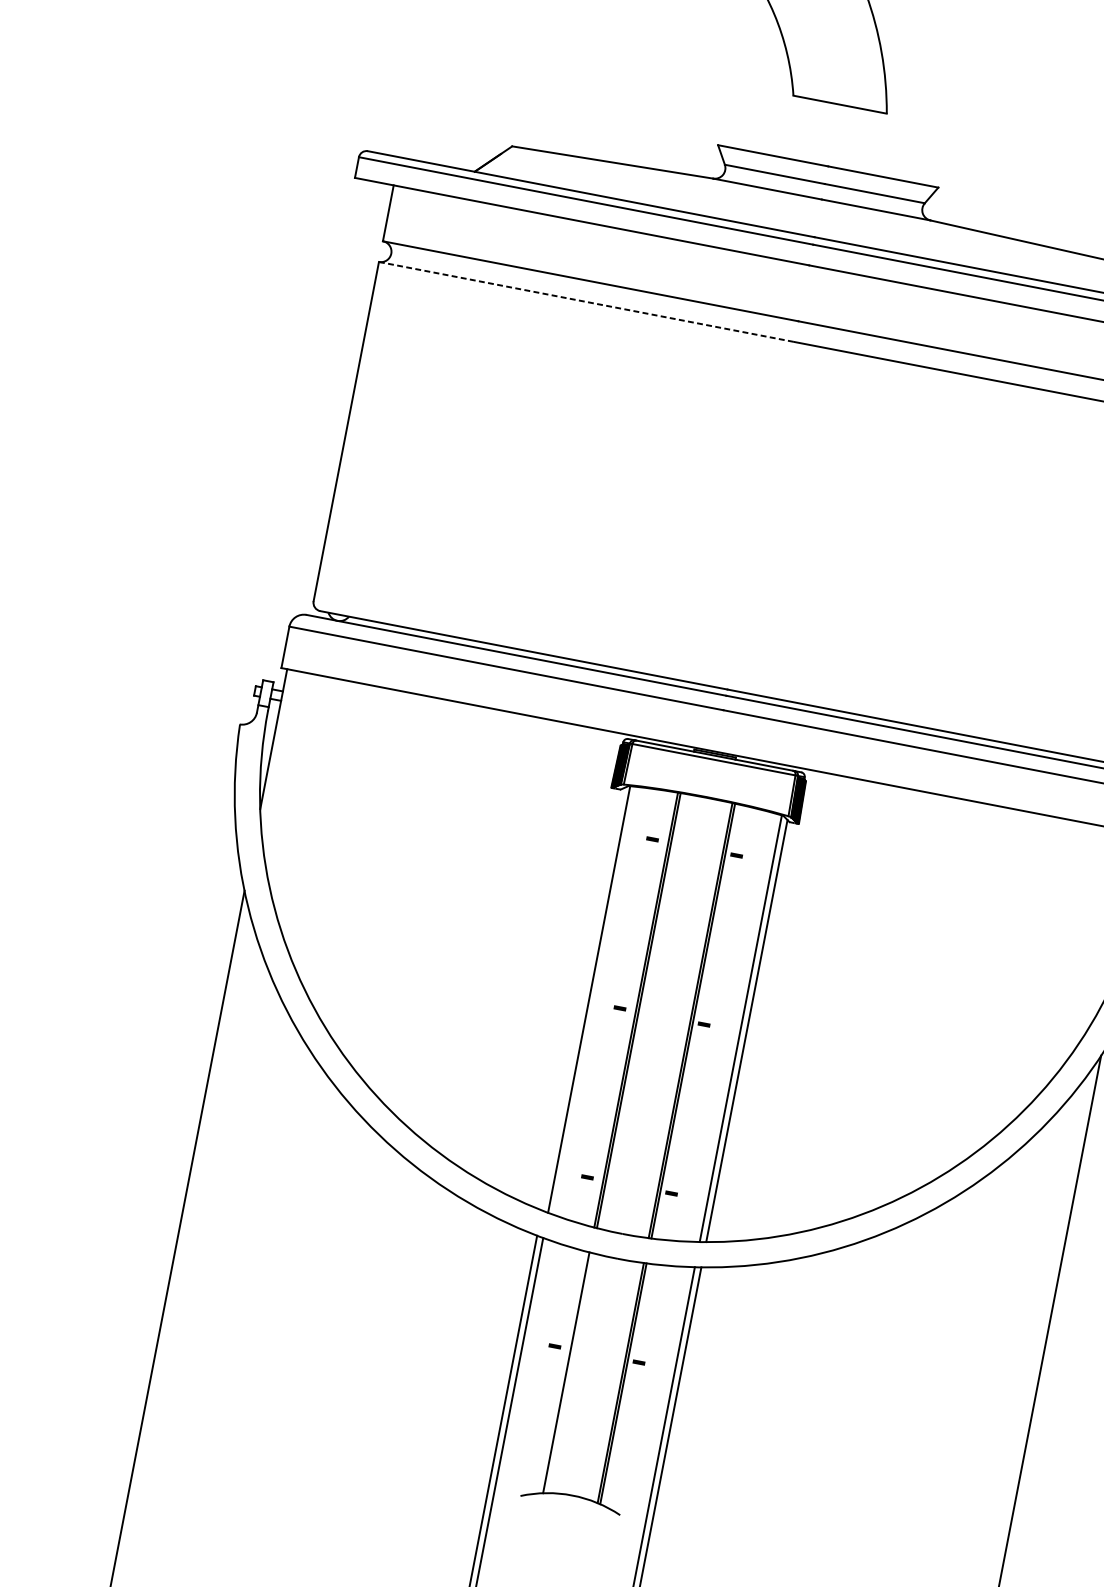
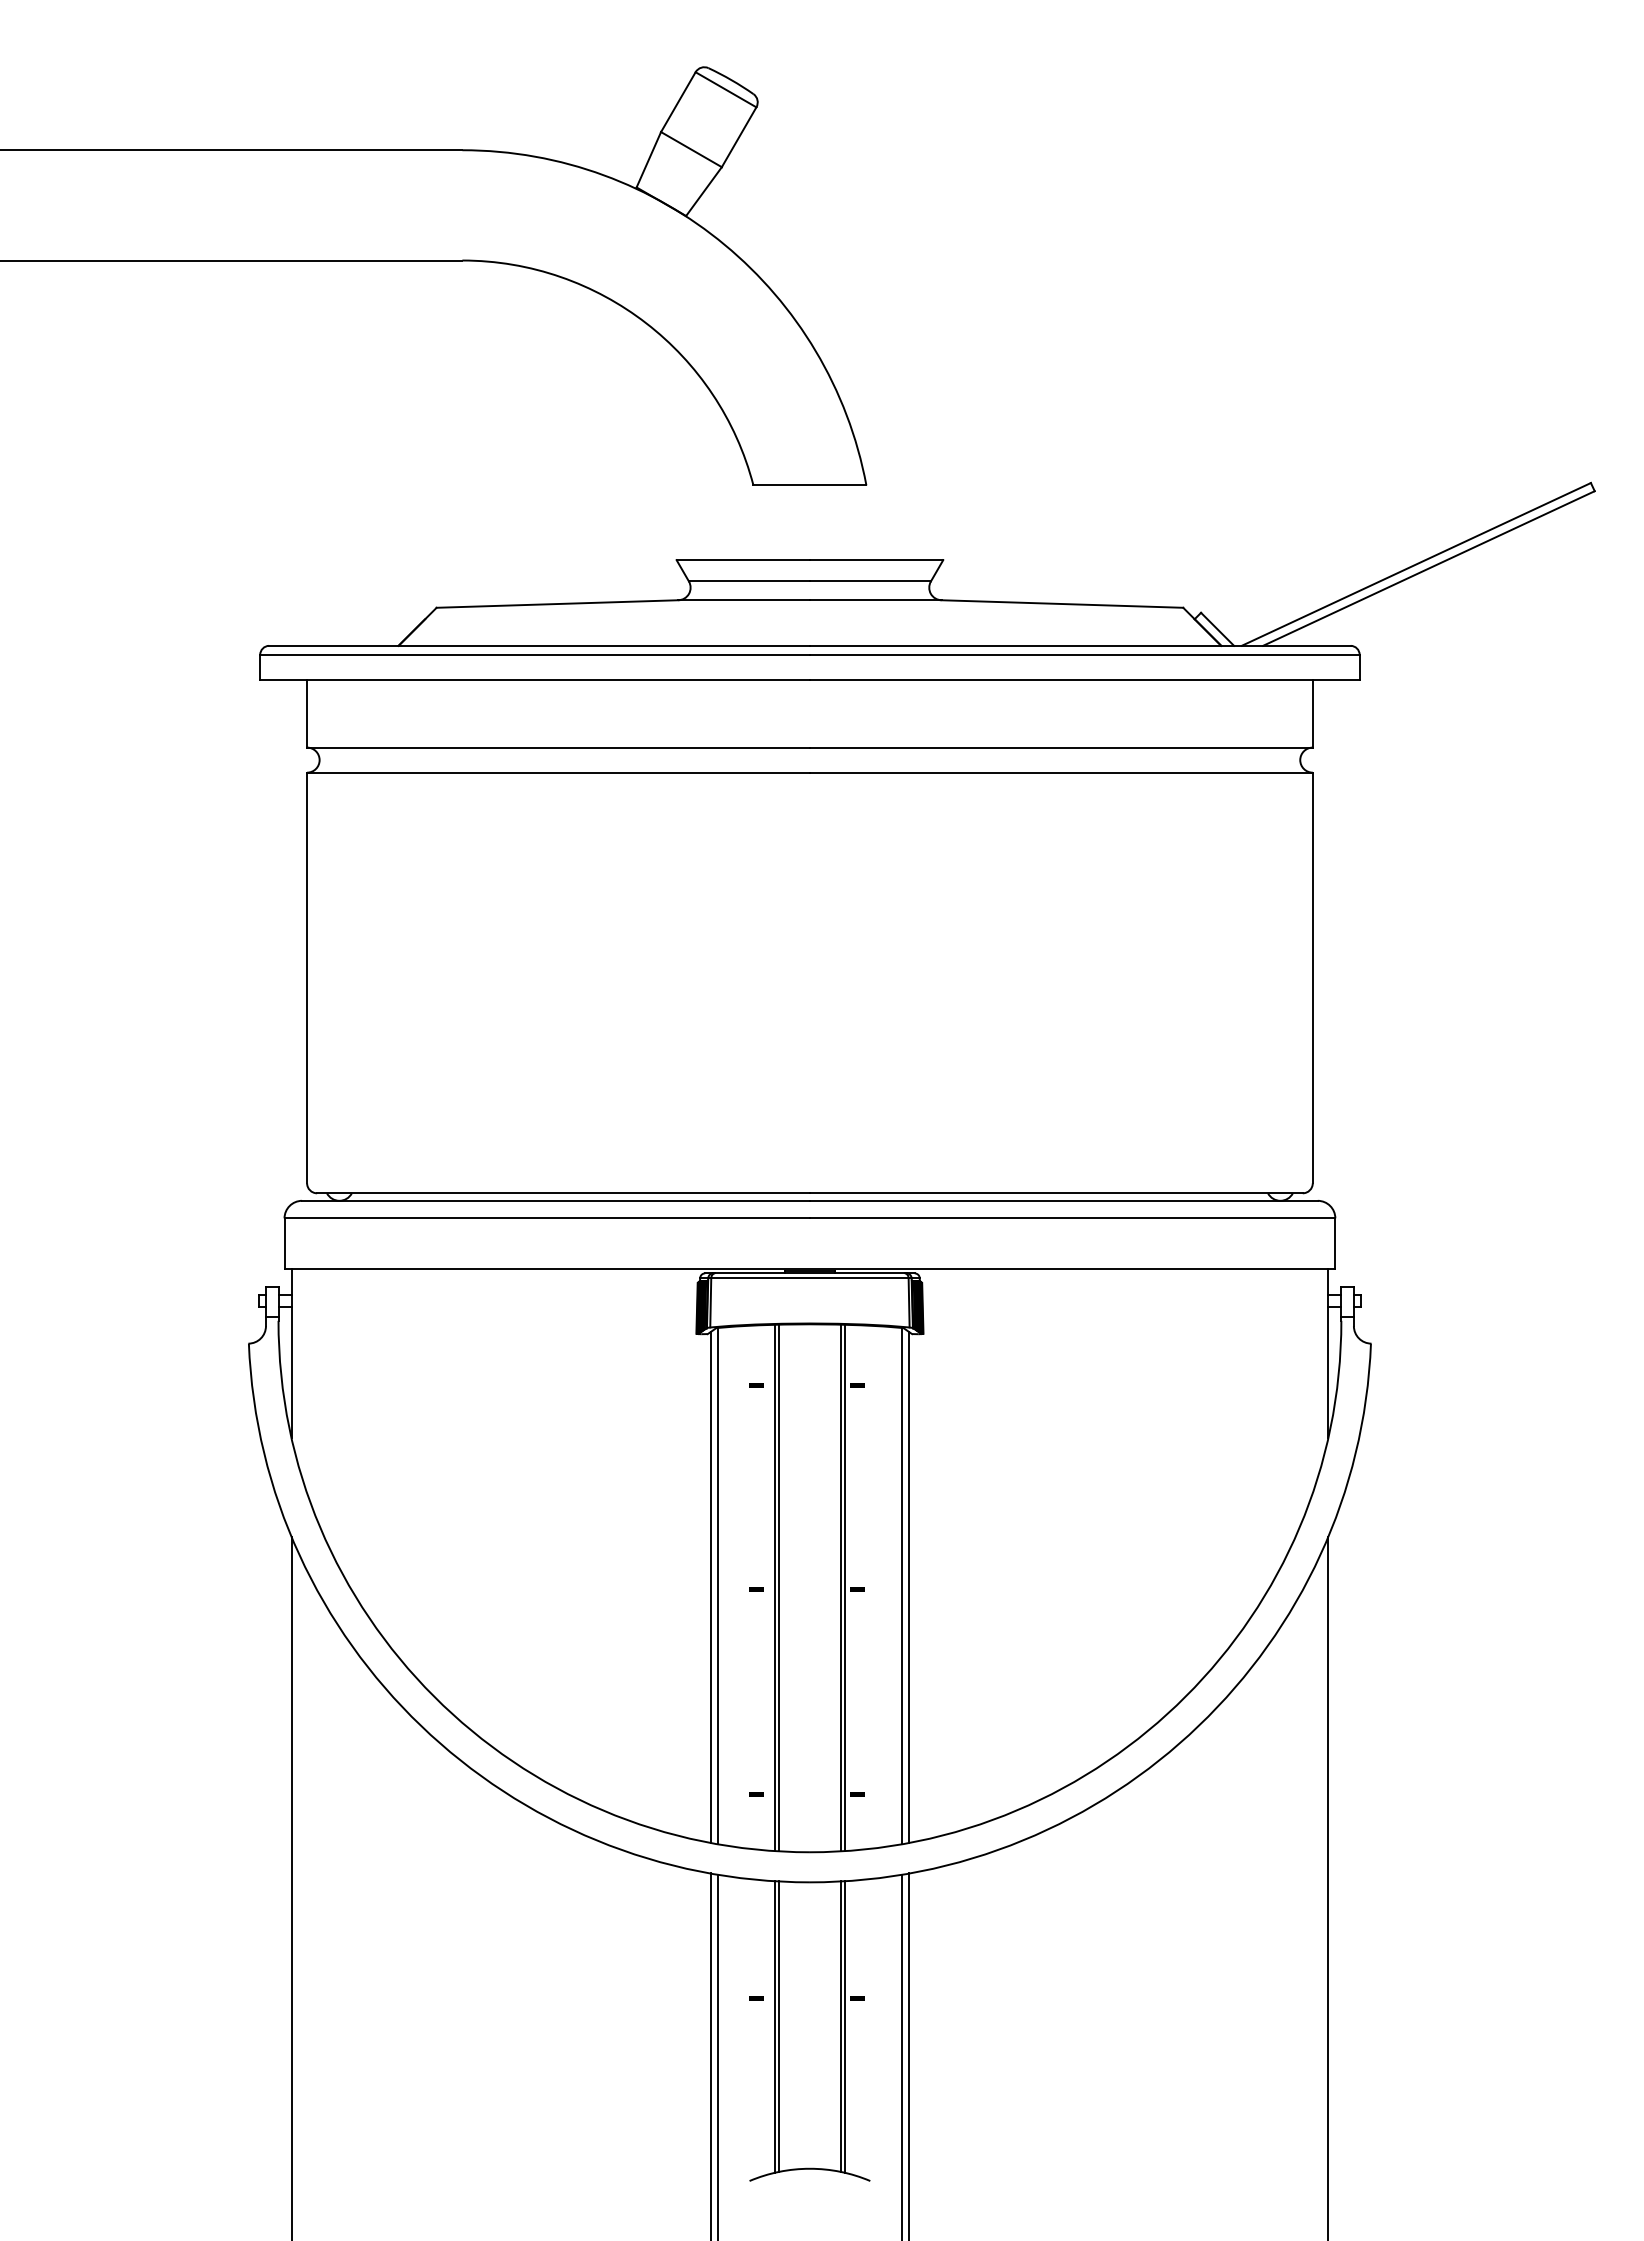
line: (587, 302) -> (559, 772), dashed -> solid
line: (582, 999) -> (710, 1587), added
line: (568, 1372) -> (778, 2026), added

